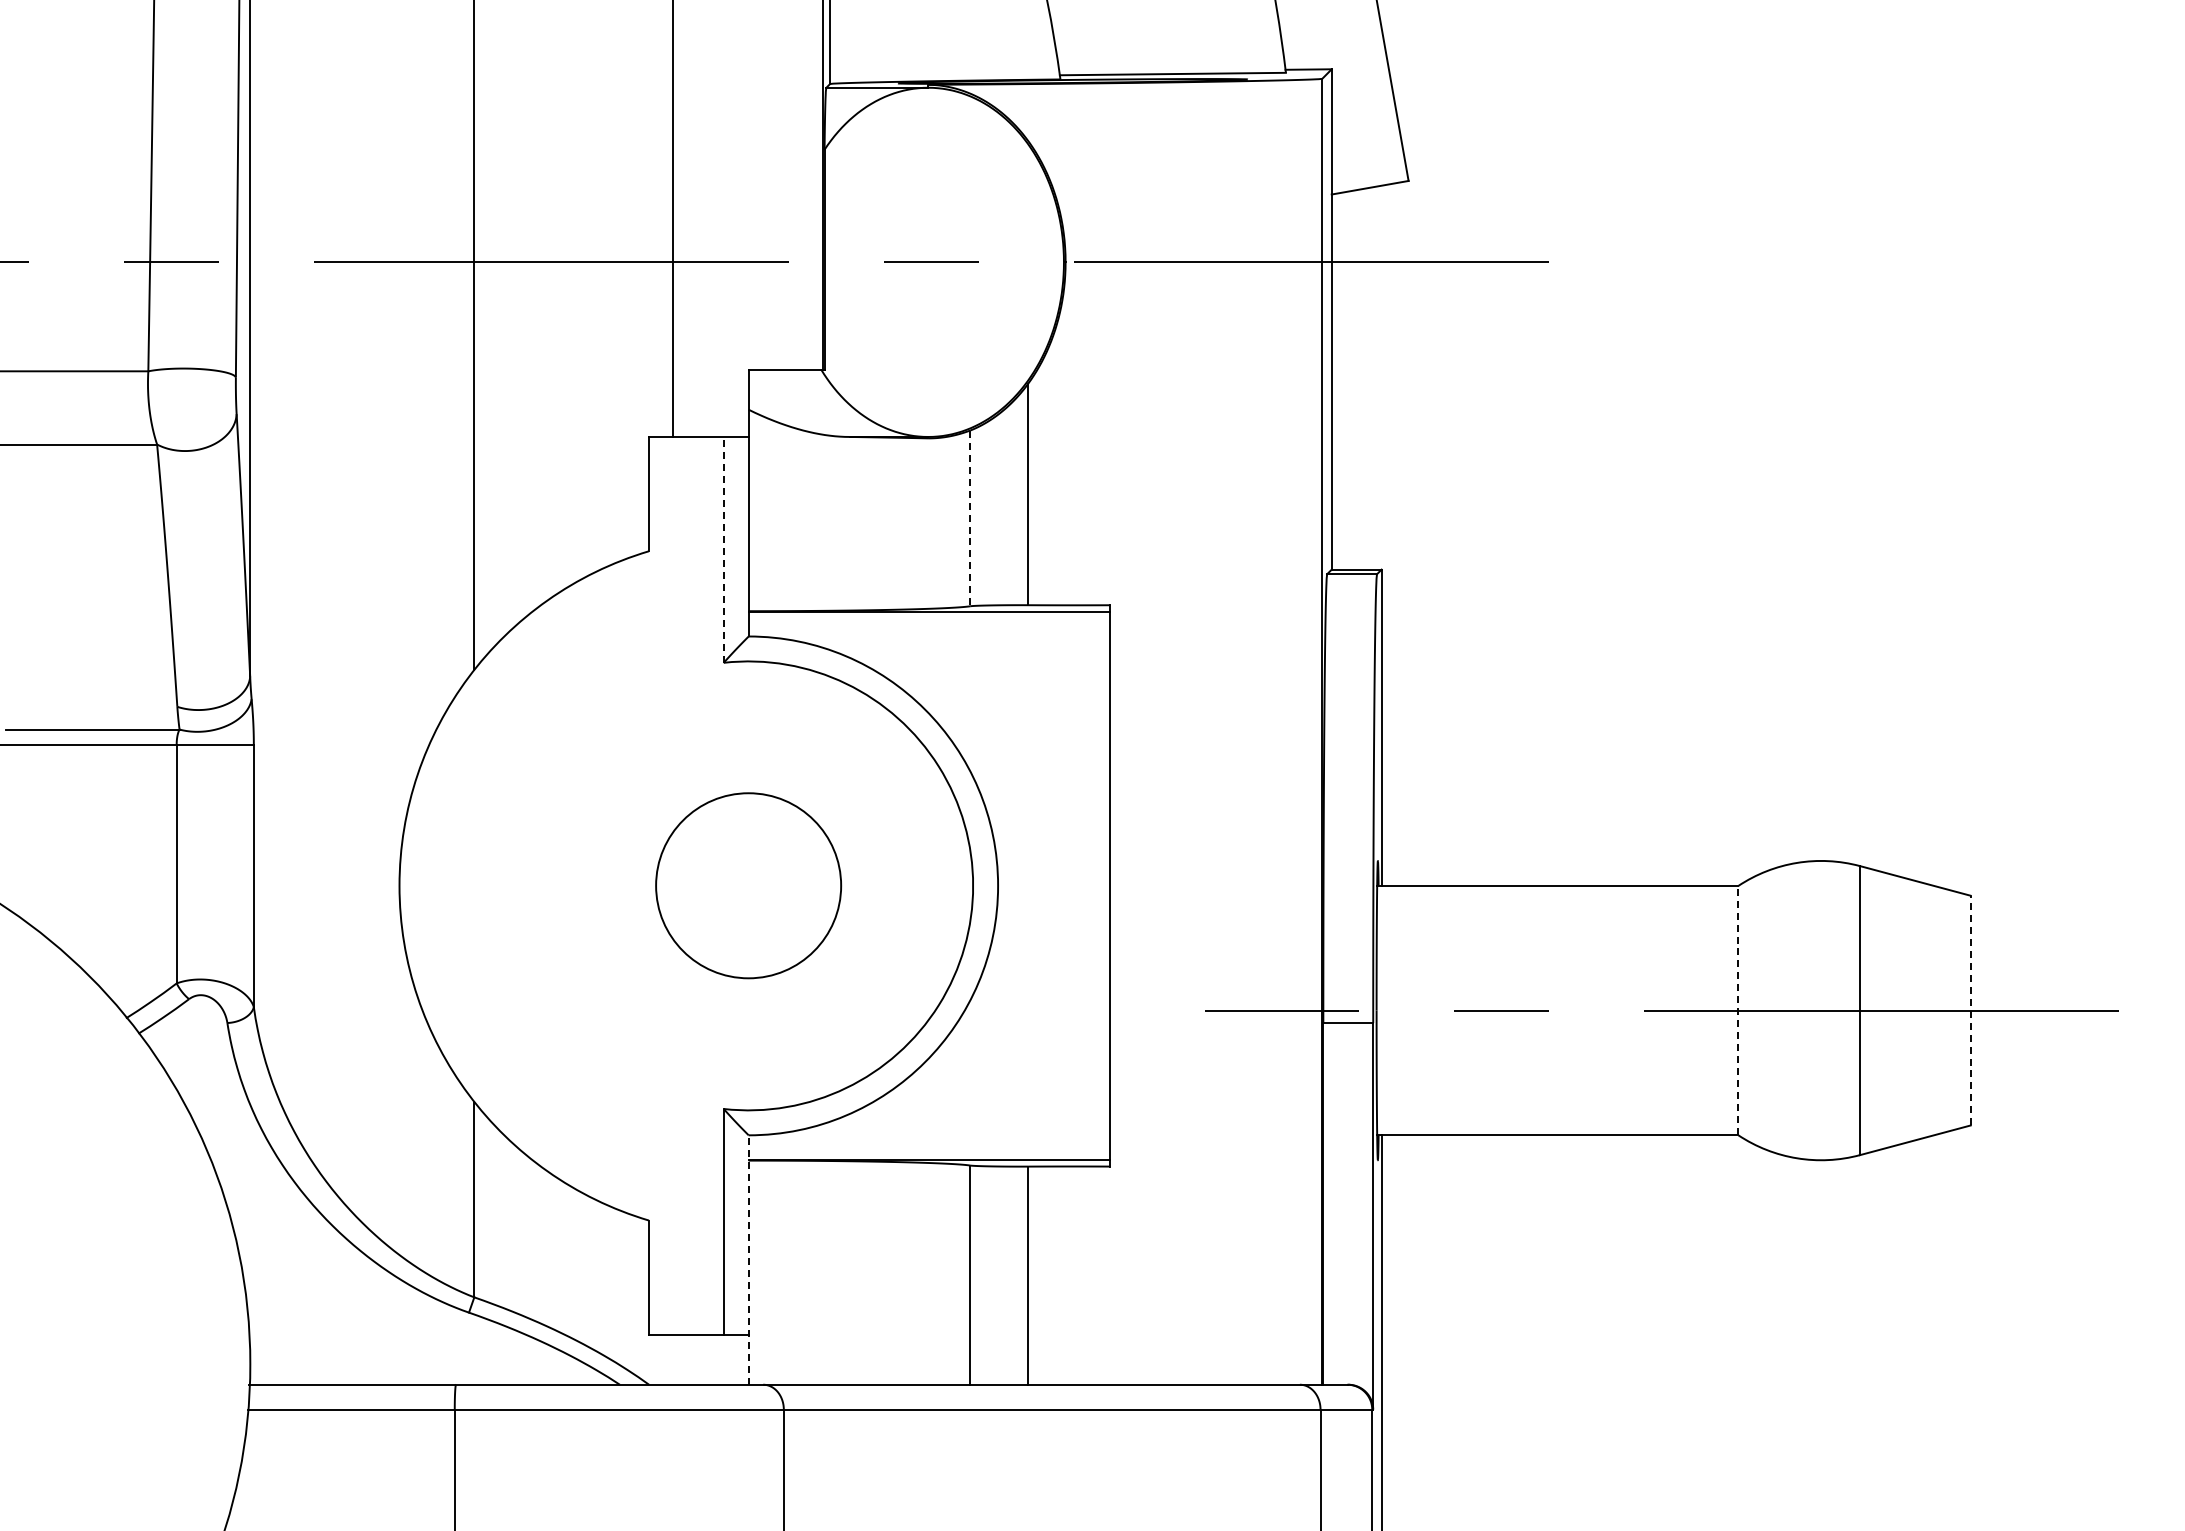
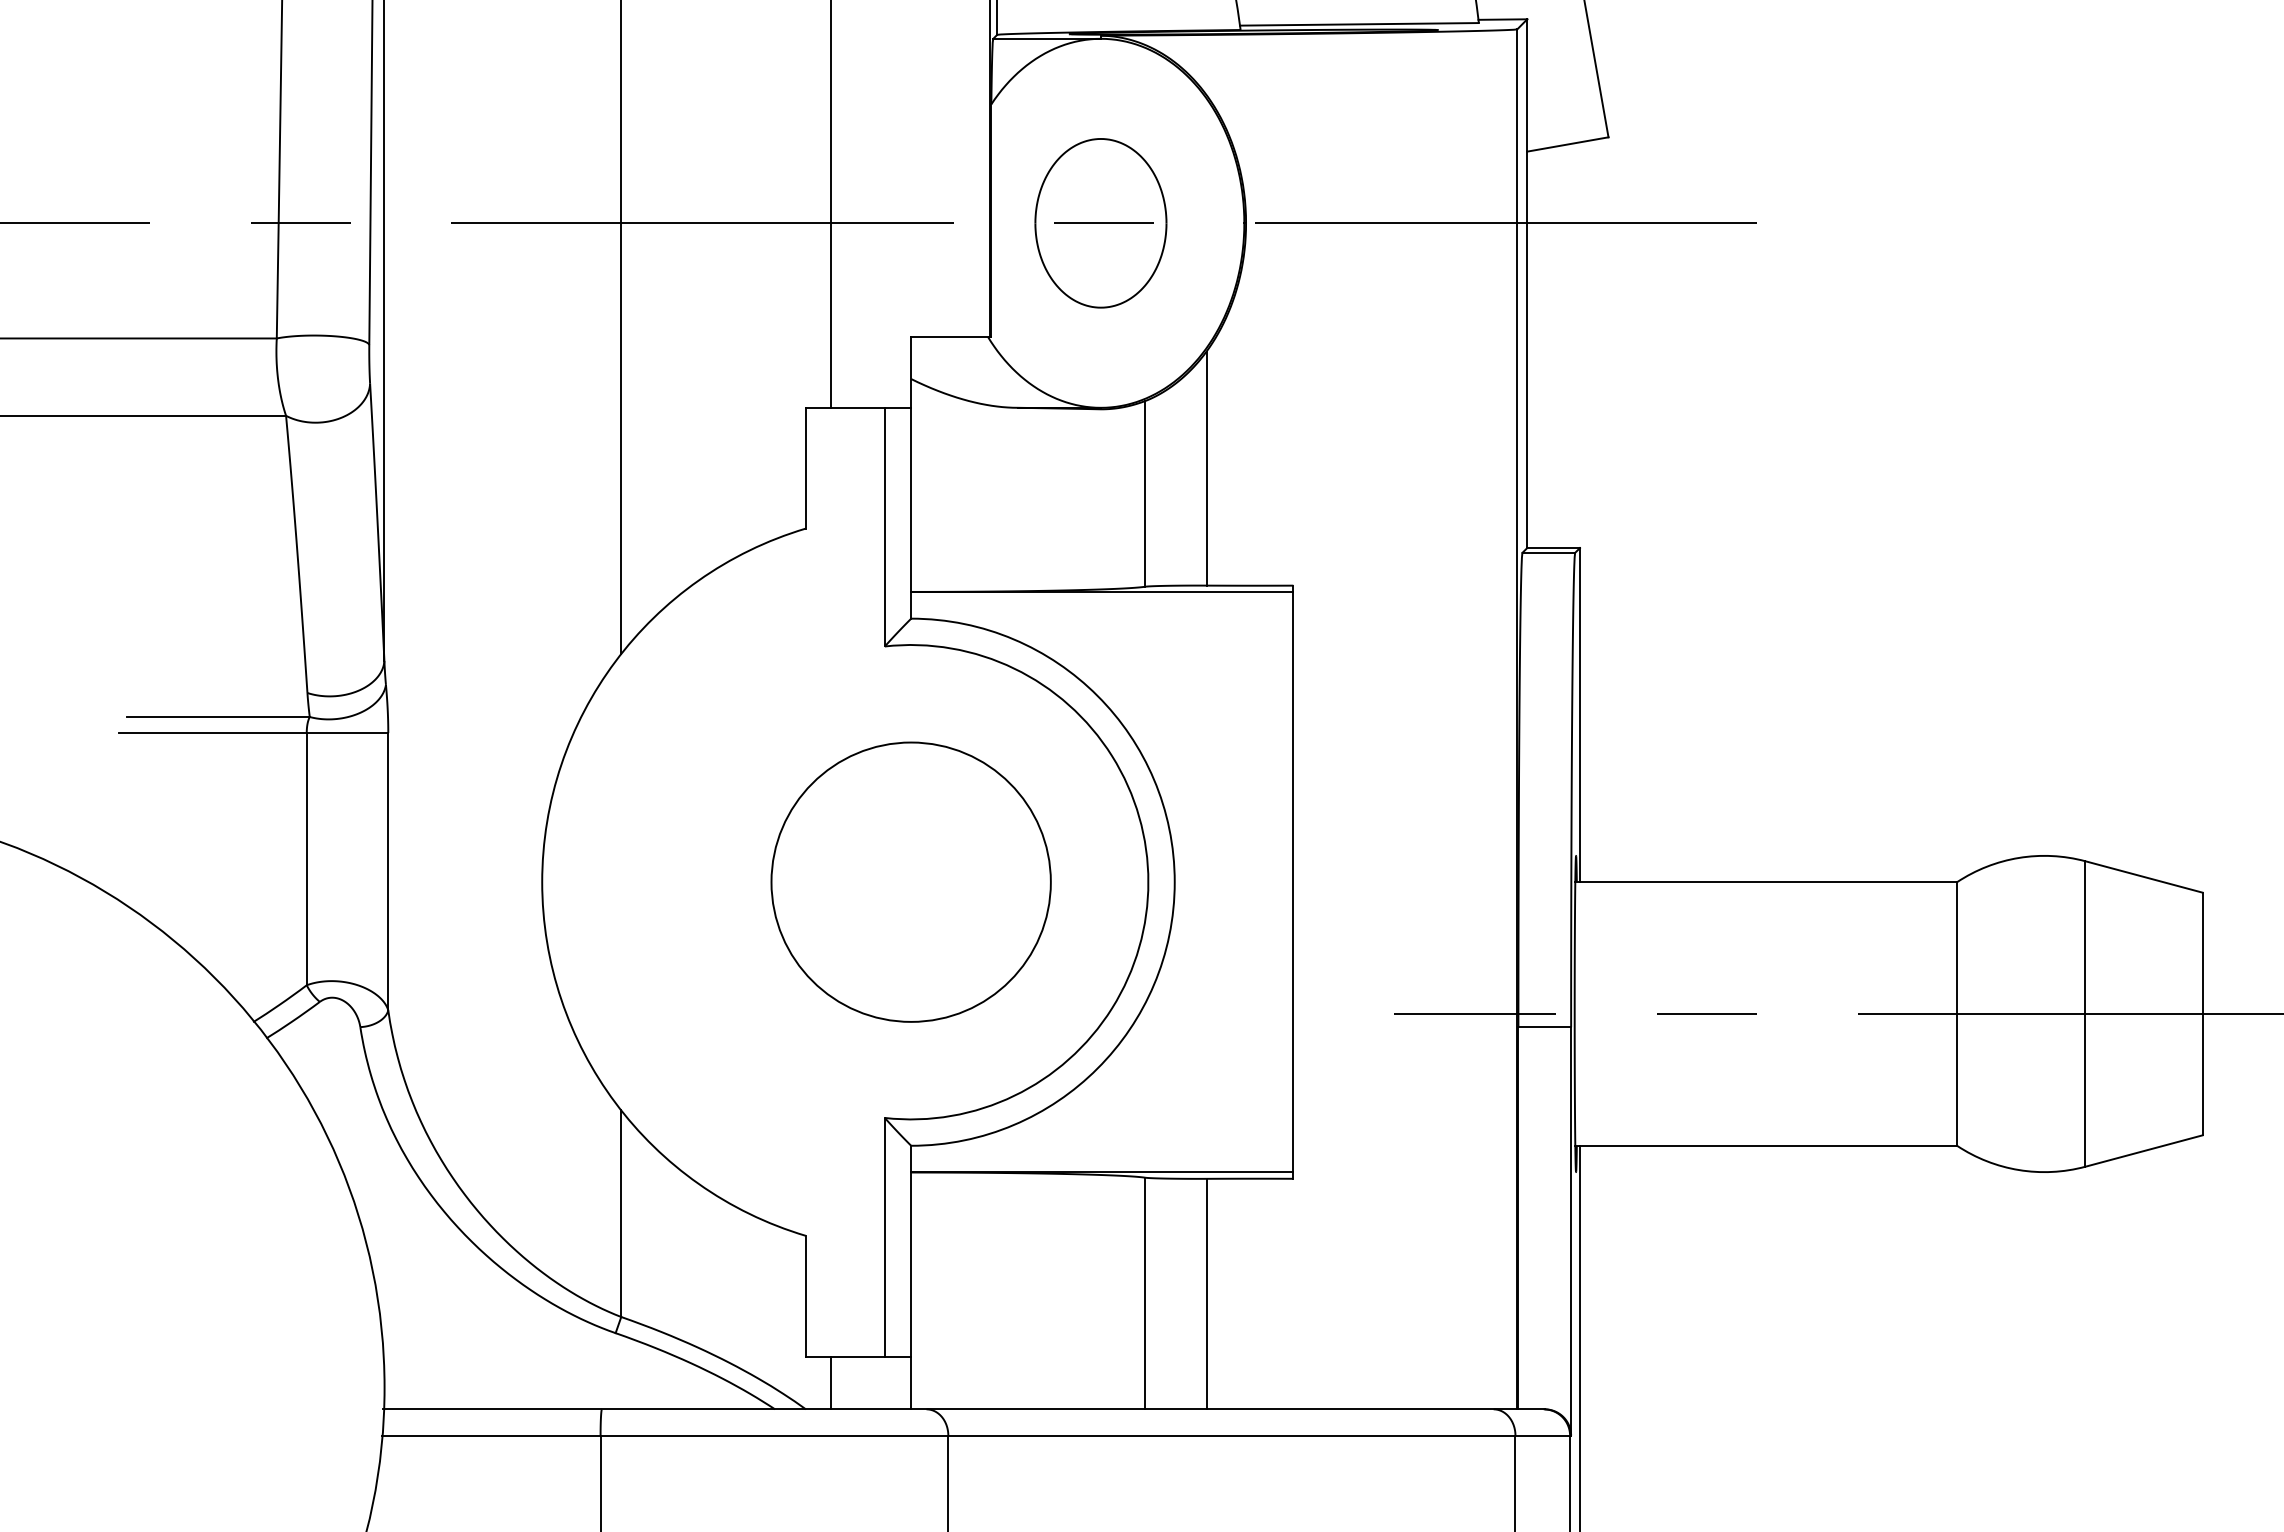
part: (928, 262) -> (1101, 223), added
line: (970, 518) -> (1145, 493), dashed -> solid
line: (723, 549) -> (884, 526), dashed -> solid
circle: (748, 885) -> (910, 881), size x1.43
line: (1738, 1010) -> (1957, 1013), dashed -> solid
line: (1970, 1010) -> (2202, 1013), dashed -> solid
line: (748, 1260) -> (910, 1278), dashed -> solid
line: (673, 1359) -> (831, 1382), added

